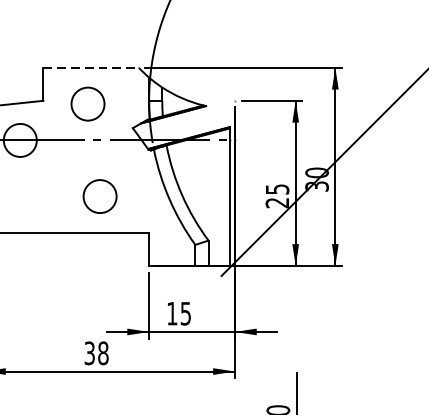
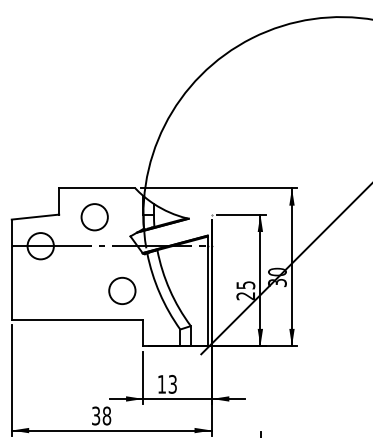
line: (91, 68) -> (97, 188), dashed -> solid
circle: (100, 195) -> (122, 290), moved
text: (185, 312) -> (172, 383), 15 -> 13

